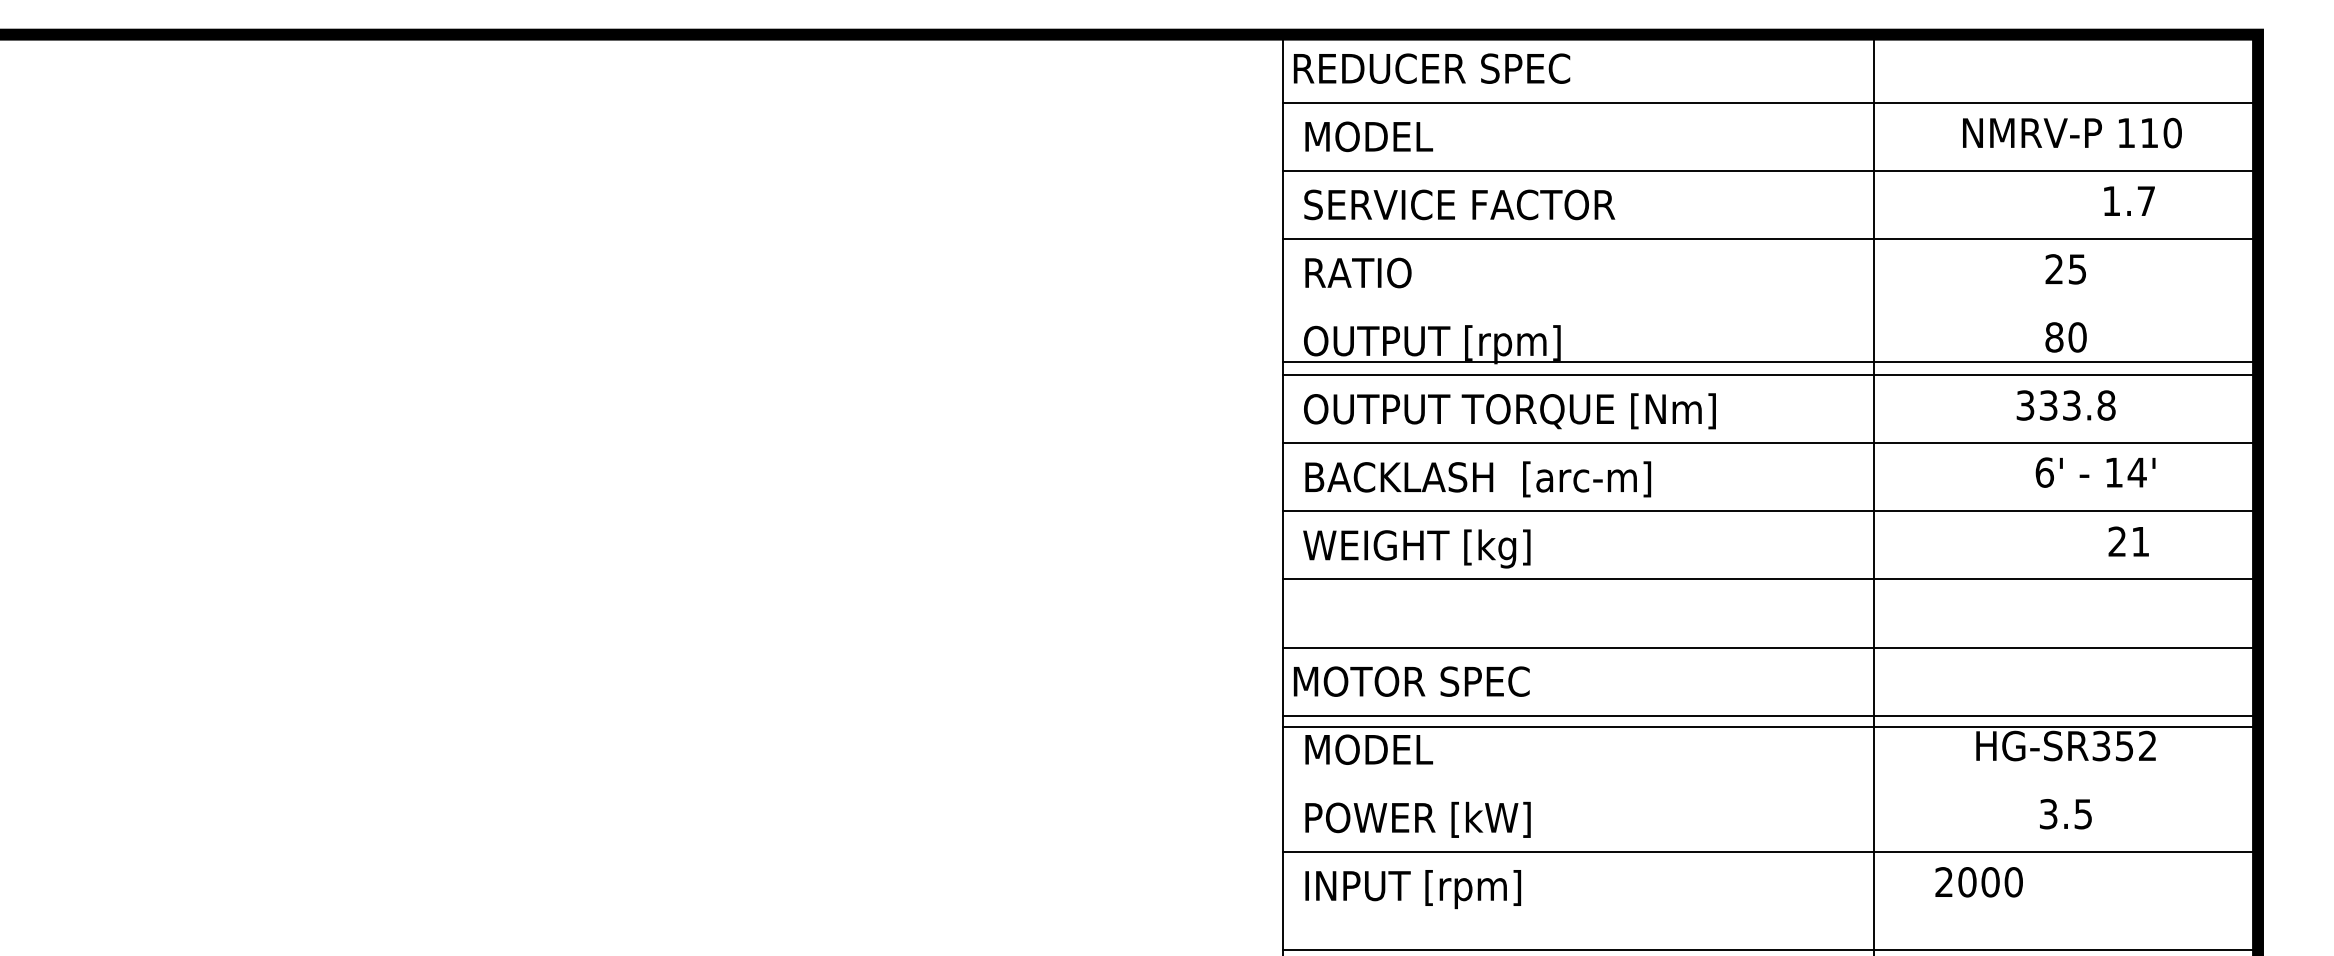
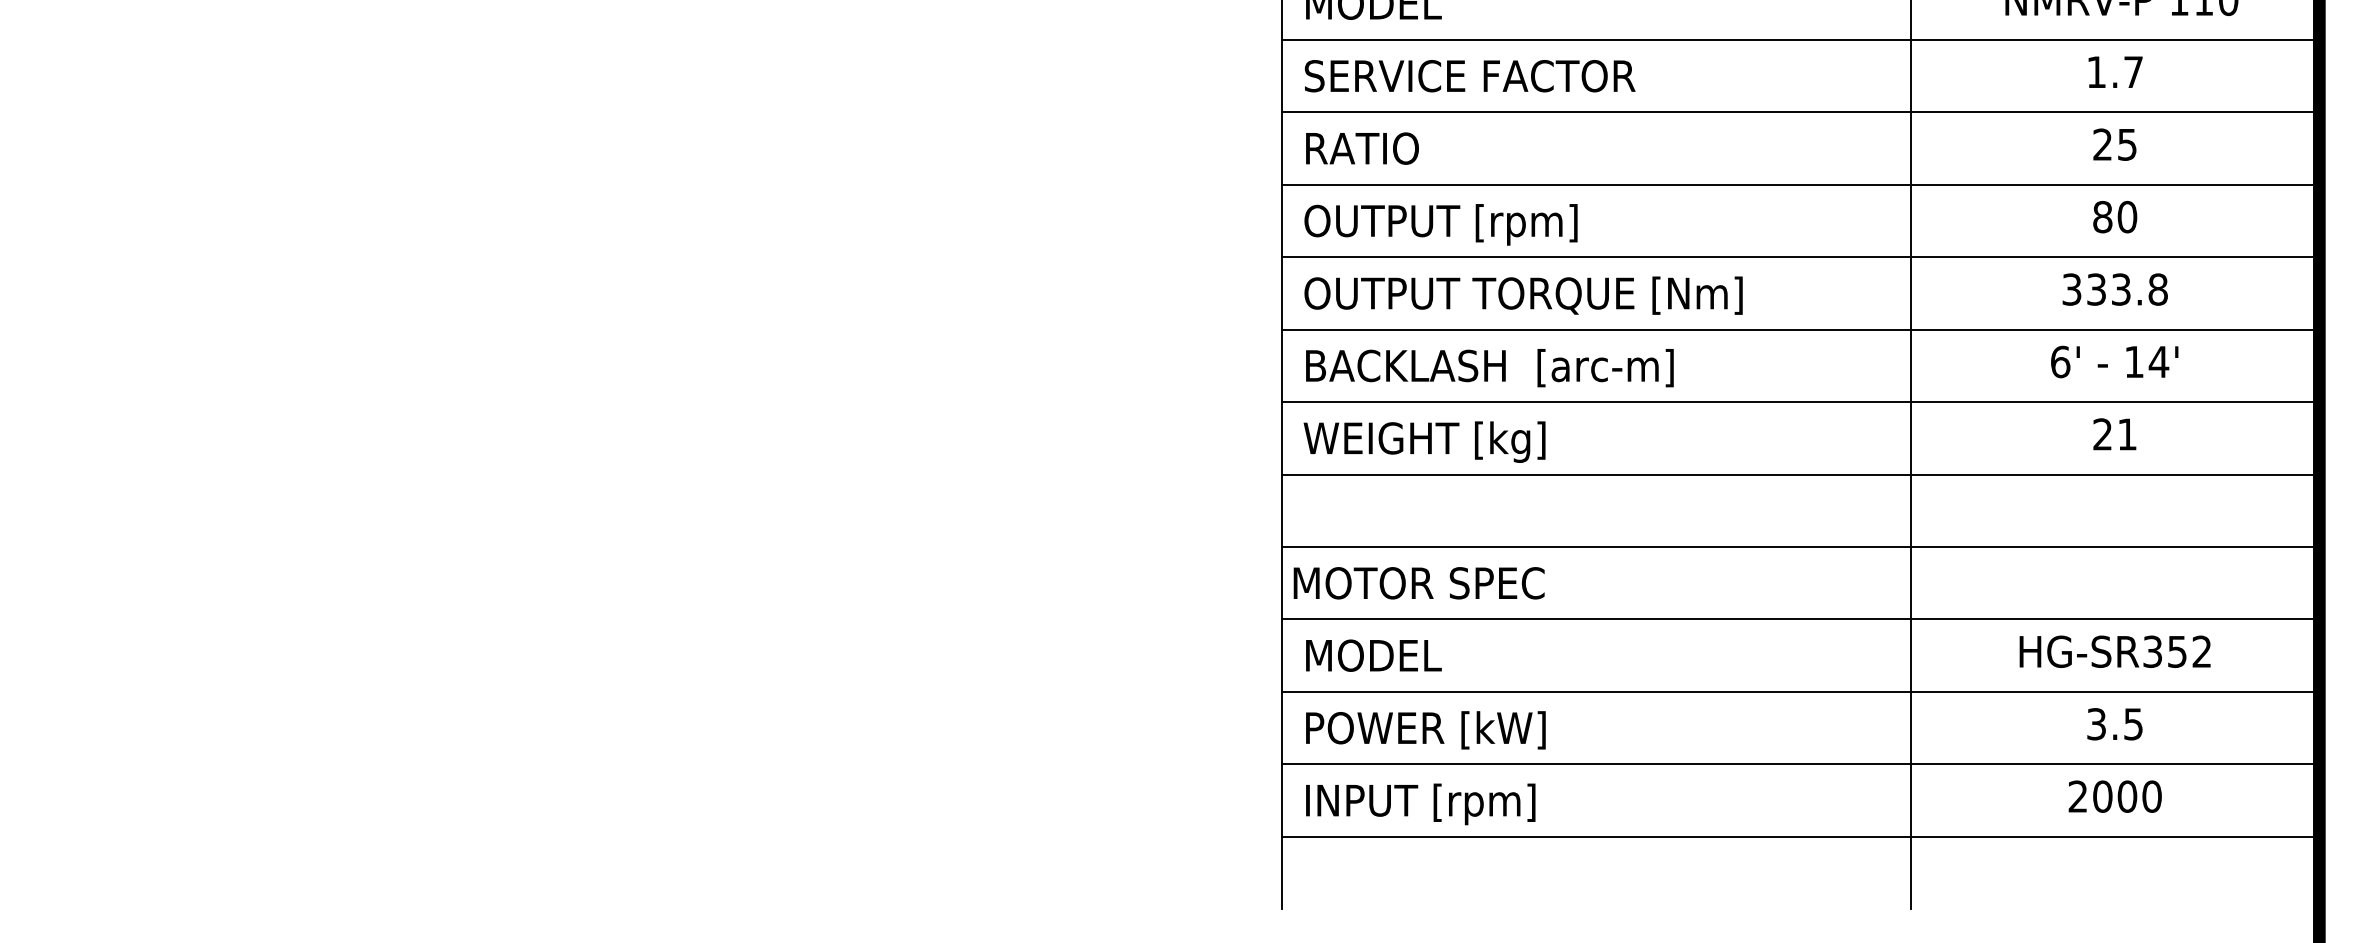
text: (2129, 200) -> (2115, 71), moved
line: (1770, 362) -> (1800, 185), moved
text: (2095, 472) -> (2114, 361), moved
text: (2128, 541) -> (2114, 434), moved
line: (1770, 726) -> (1800, 691), moved
text: (1978, 882) -> (2114, 796), moved
line: (1770, 950) -> (1800, 837), moved

